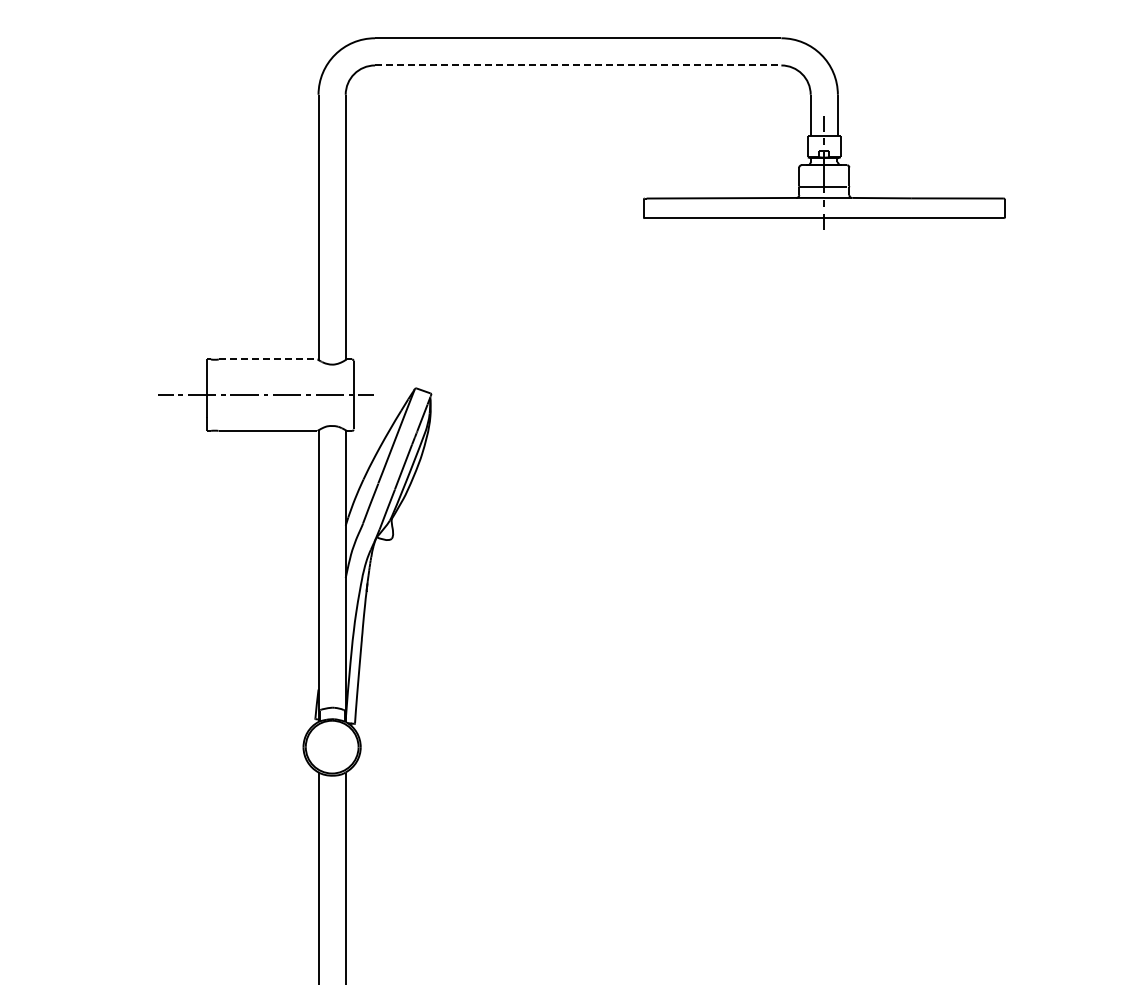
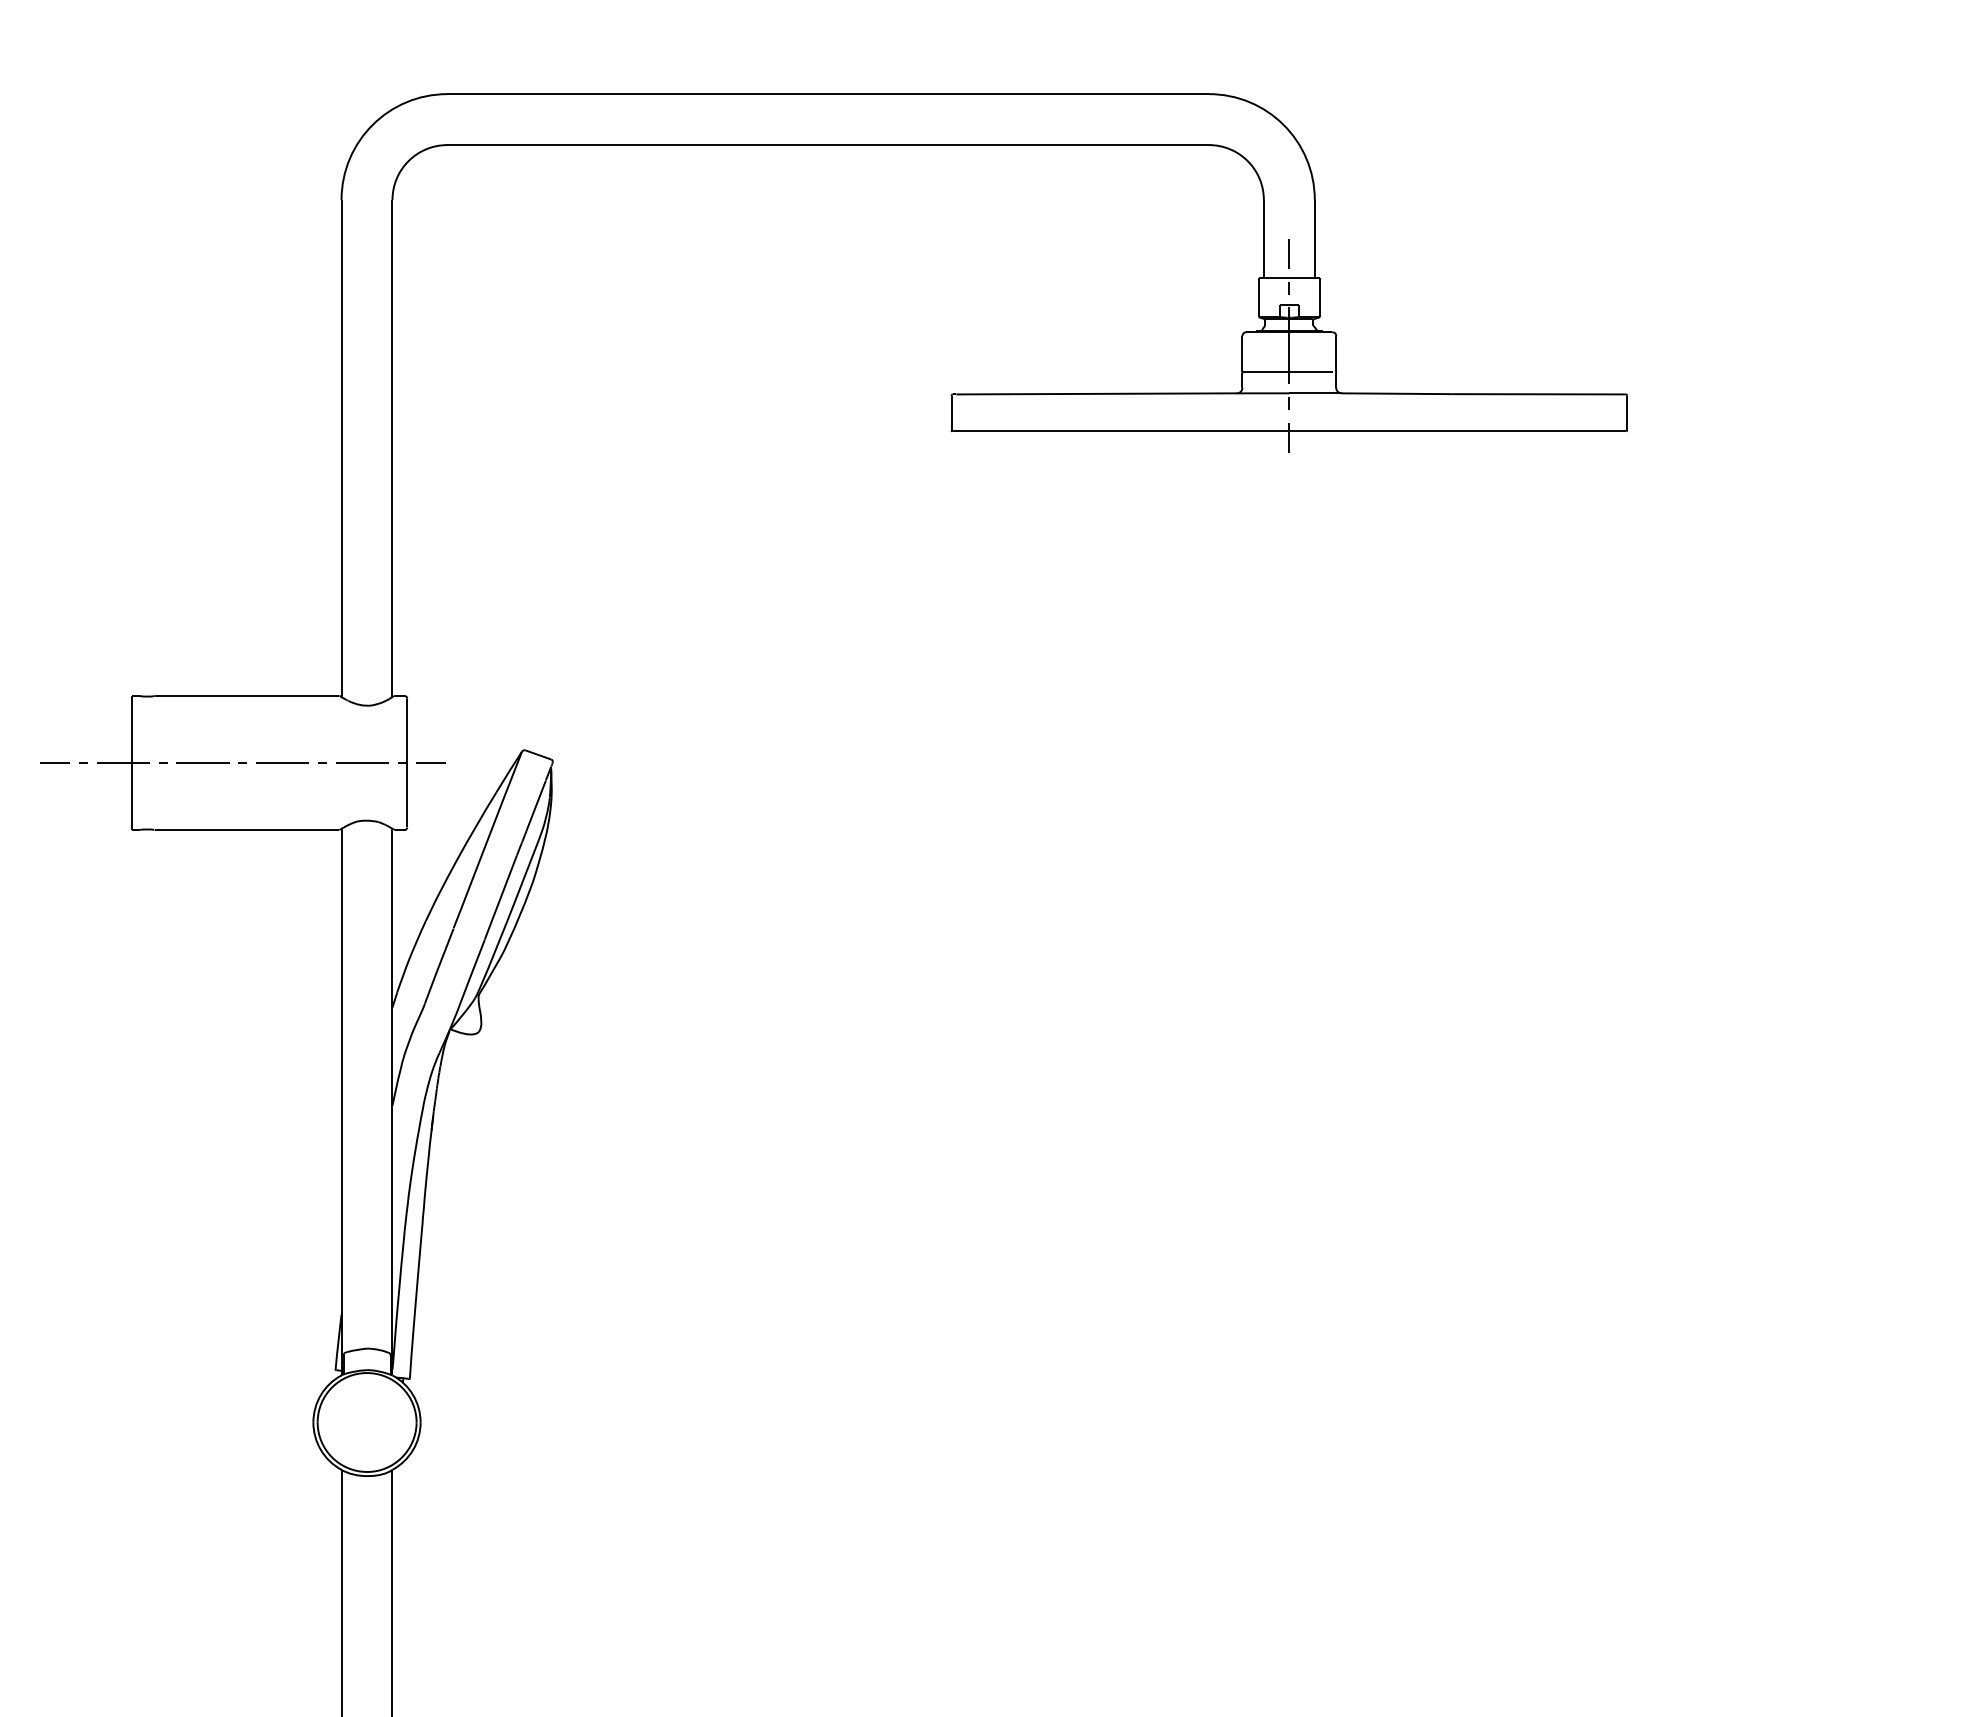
line: (578, 65) -> (828, 145), dashed -> solid
line: (268, 359) -> (247, 696), dashed -> solid

